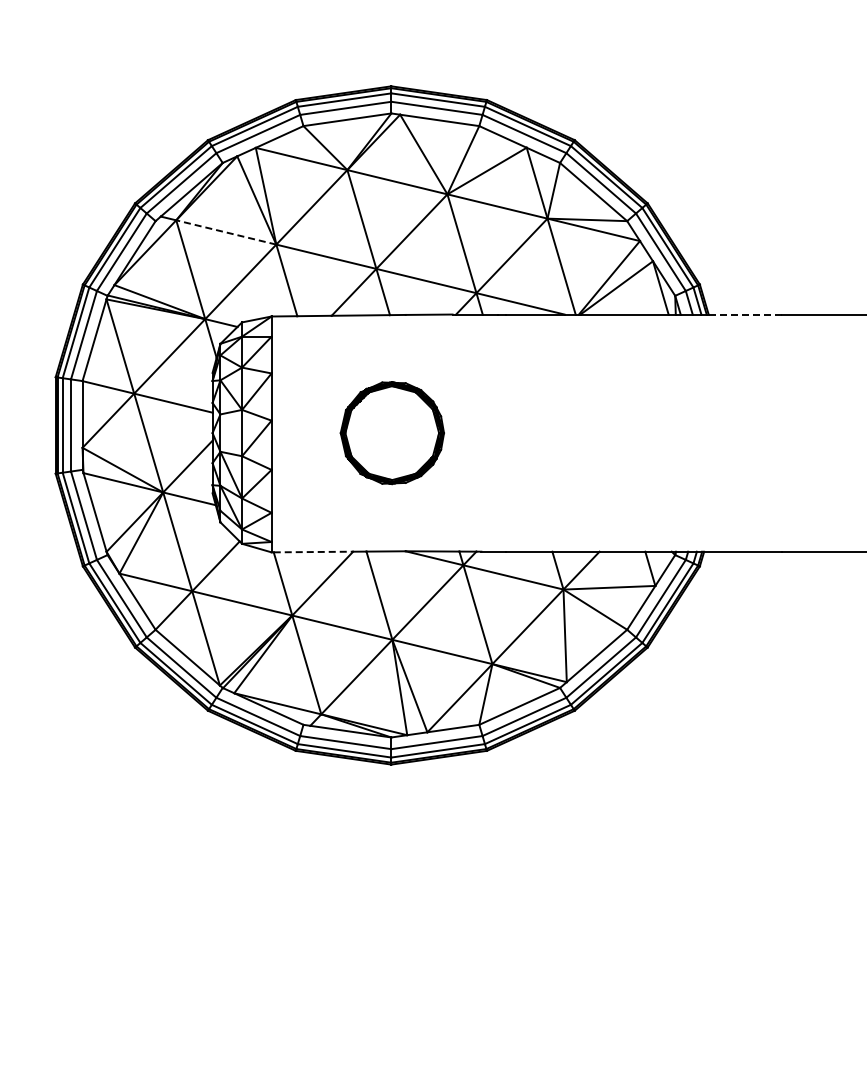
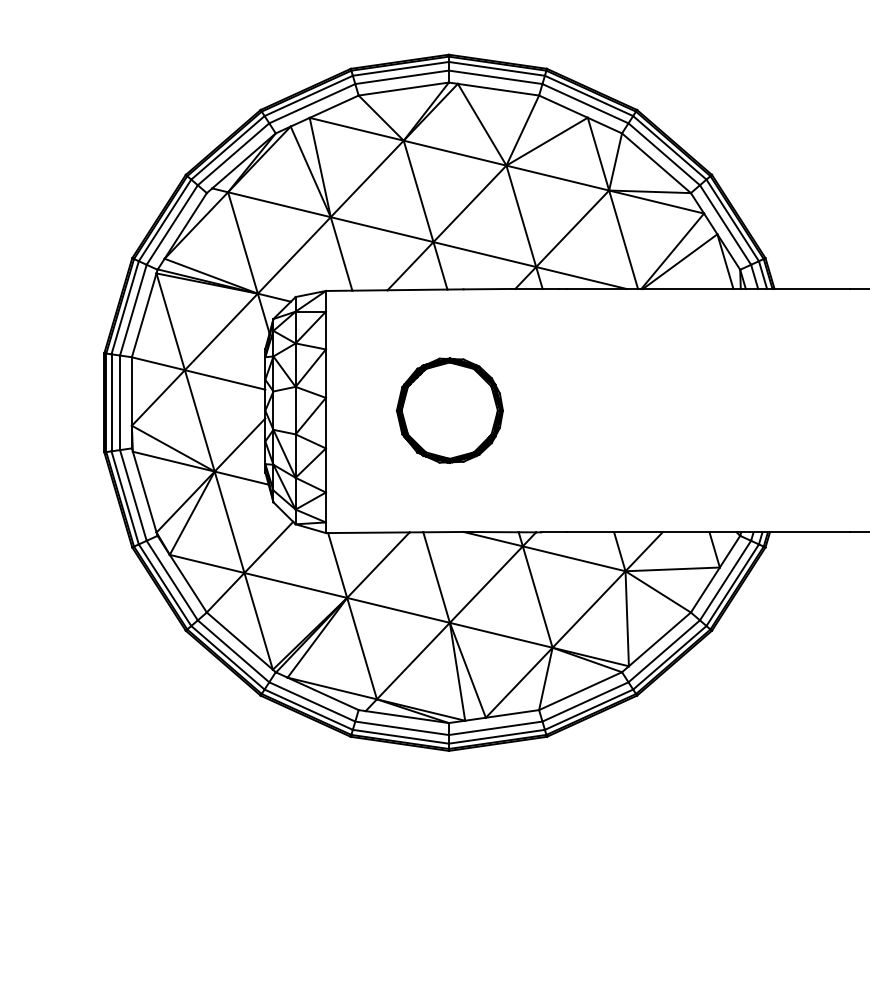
line: (225, 232) -> (278, 204), dashed -> solid
line: (745, 314) -> (812, 288), dashed -> solid
line: (313, 552) -> (368, 533), dashed -> solid

